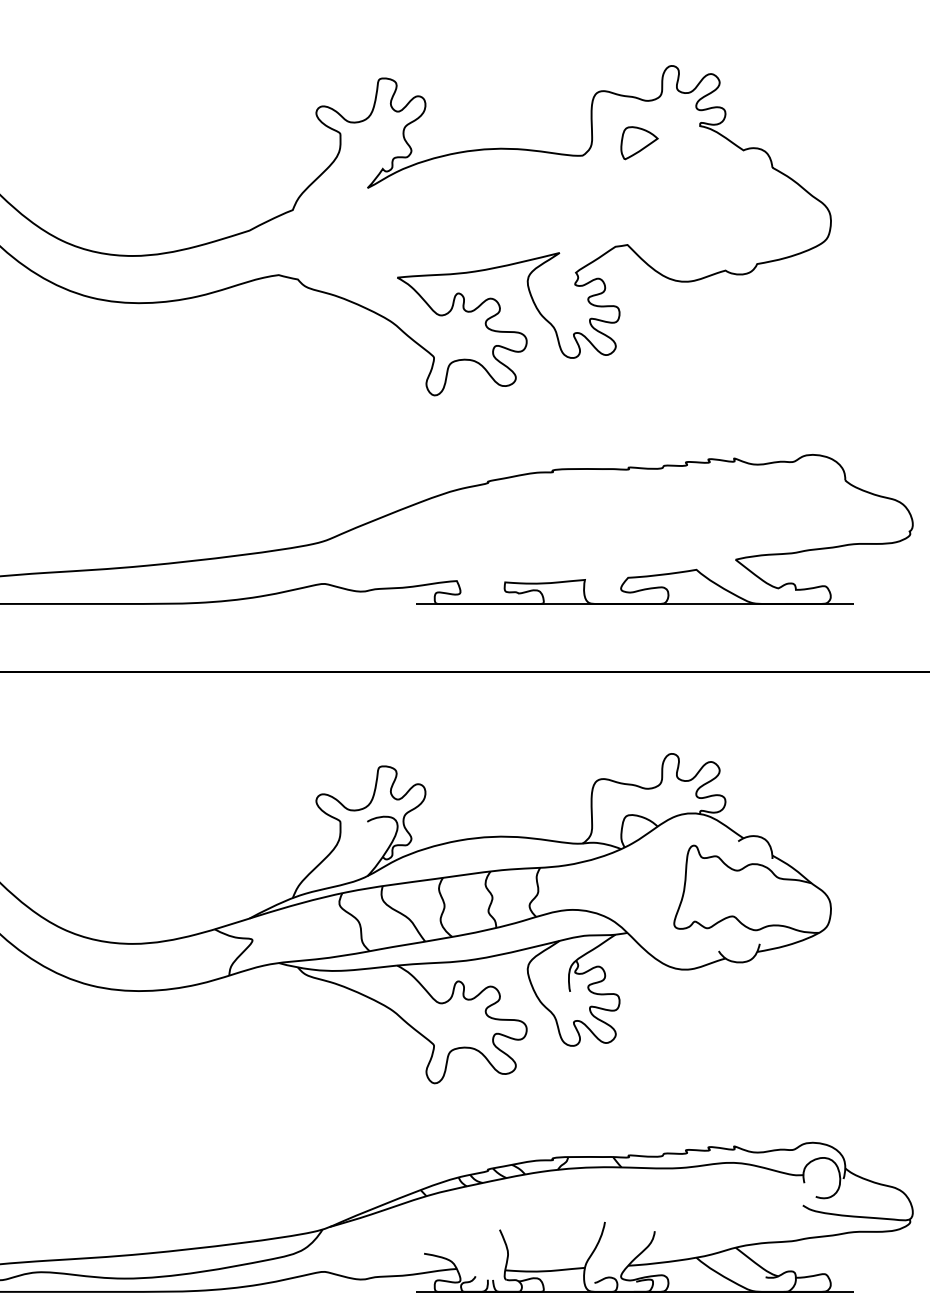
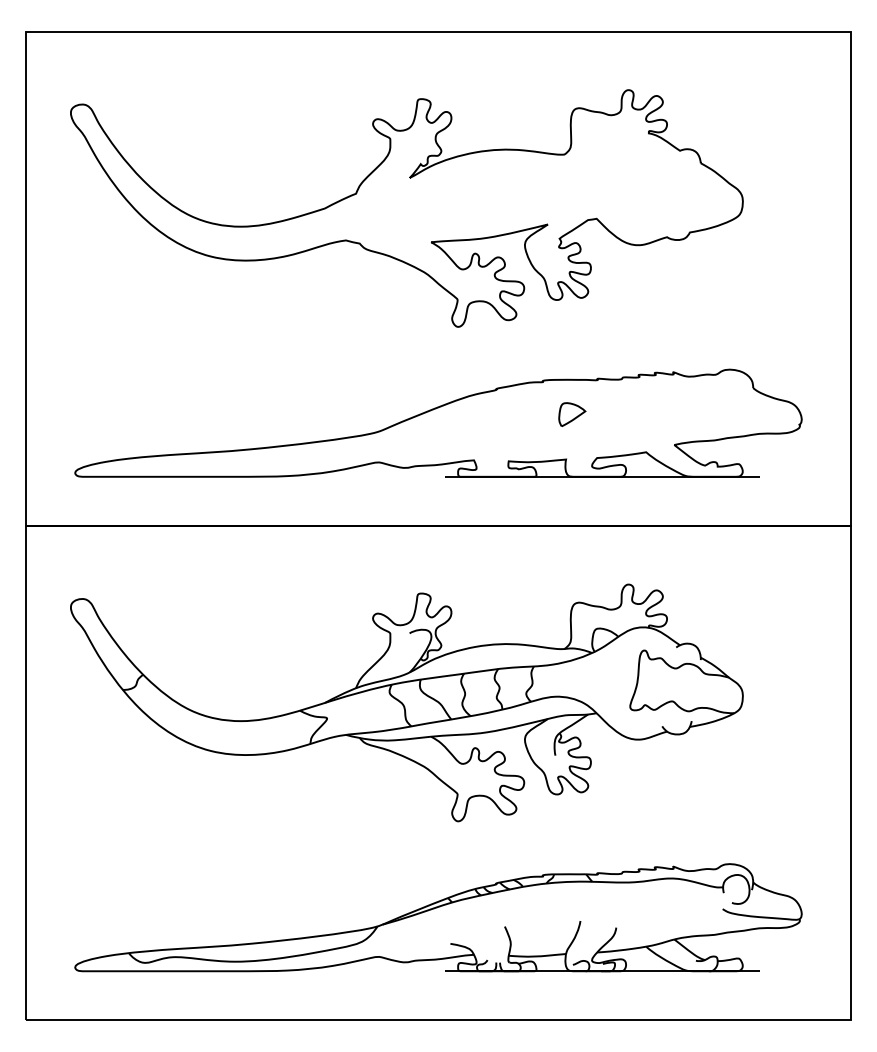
part: (639, 143) -> (572, 414), moved

